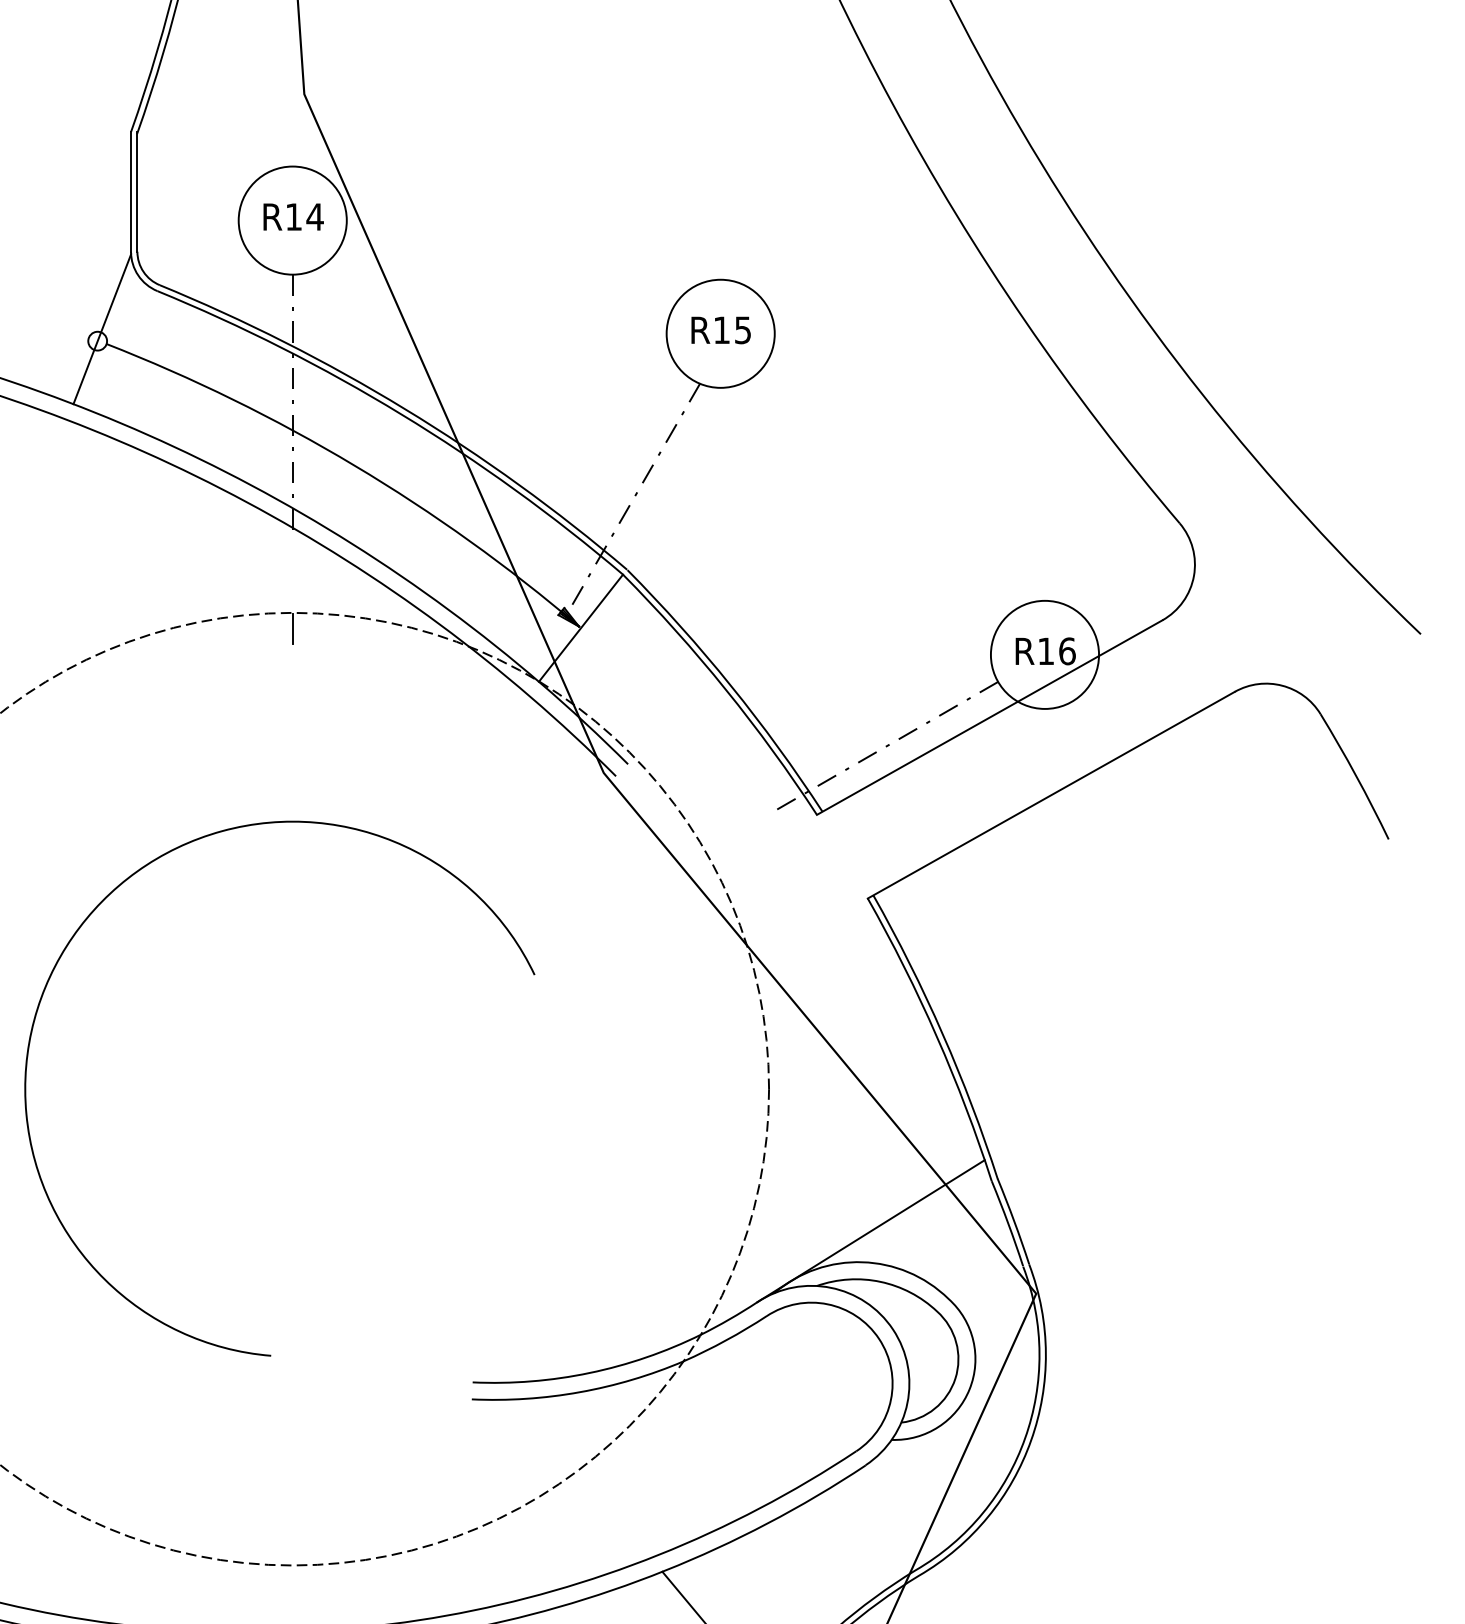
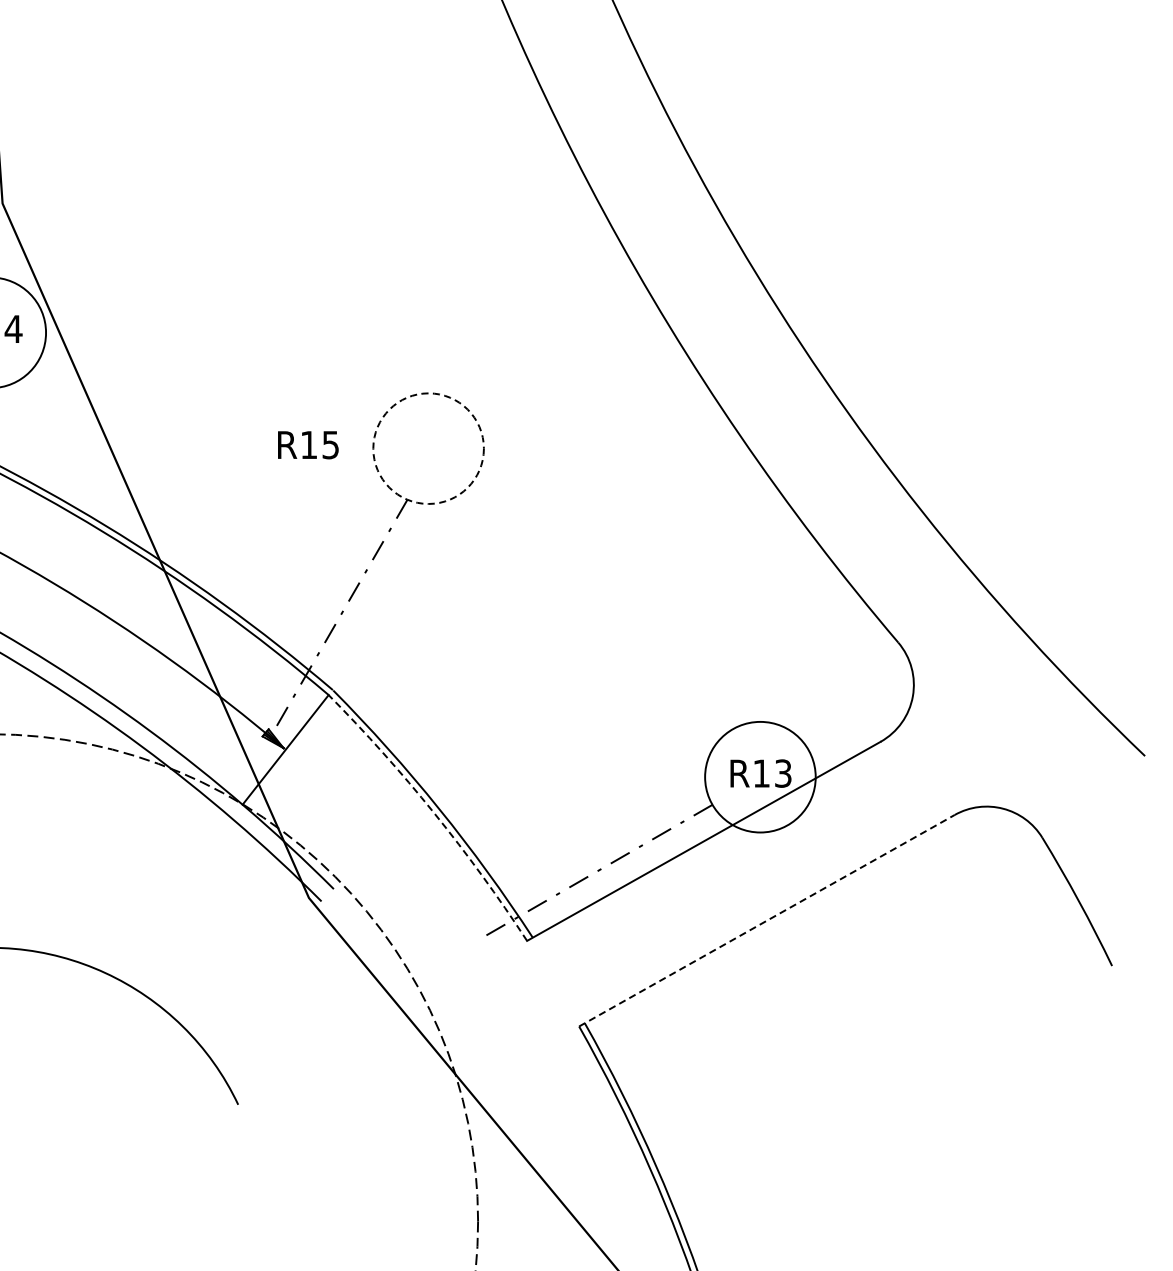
text: (720, 330) -> (307, 445), moved
circle: (720, 333) -> (428, 448), solid -> dashed
text: (1067, 651) -> (783, 773), R16 -> R13
arc: (726, 689) -> (434, 812), solid -> dashed
line: (1051, 795) -> (767, 921), solid -> dashed

